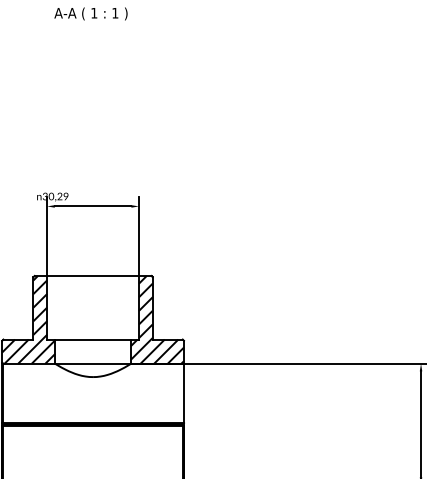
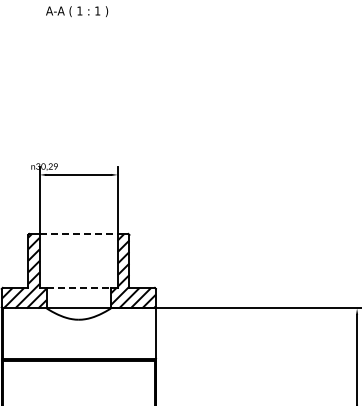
line: (92, 275) -> (78, 233), solid -> dashed
line: (93, 339) -> (79, 287), solid -> dashed

